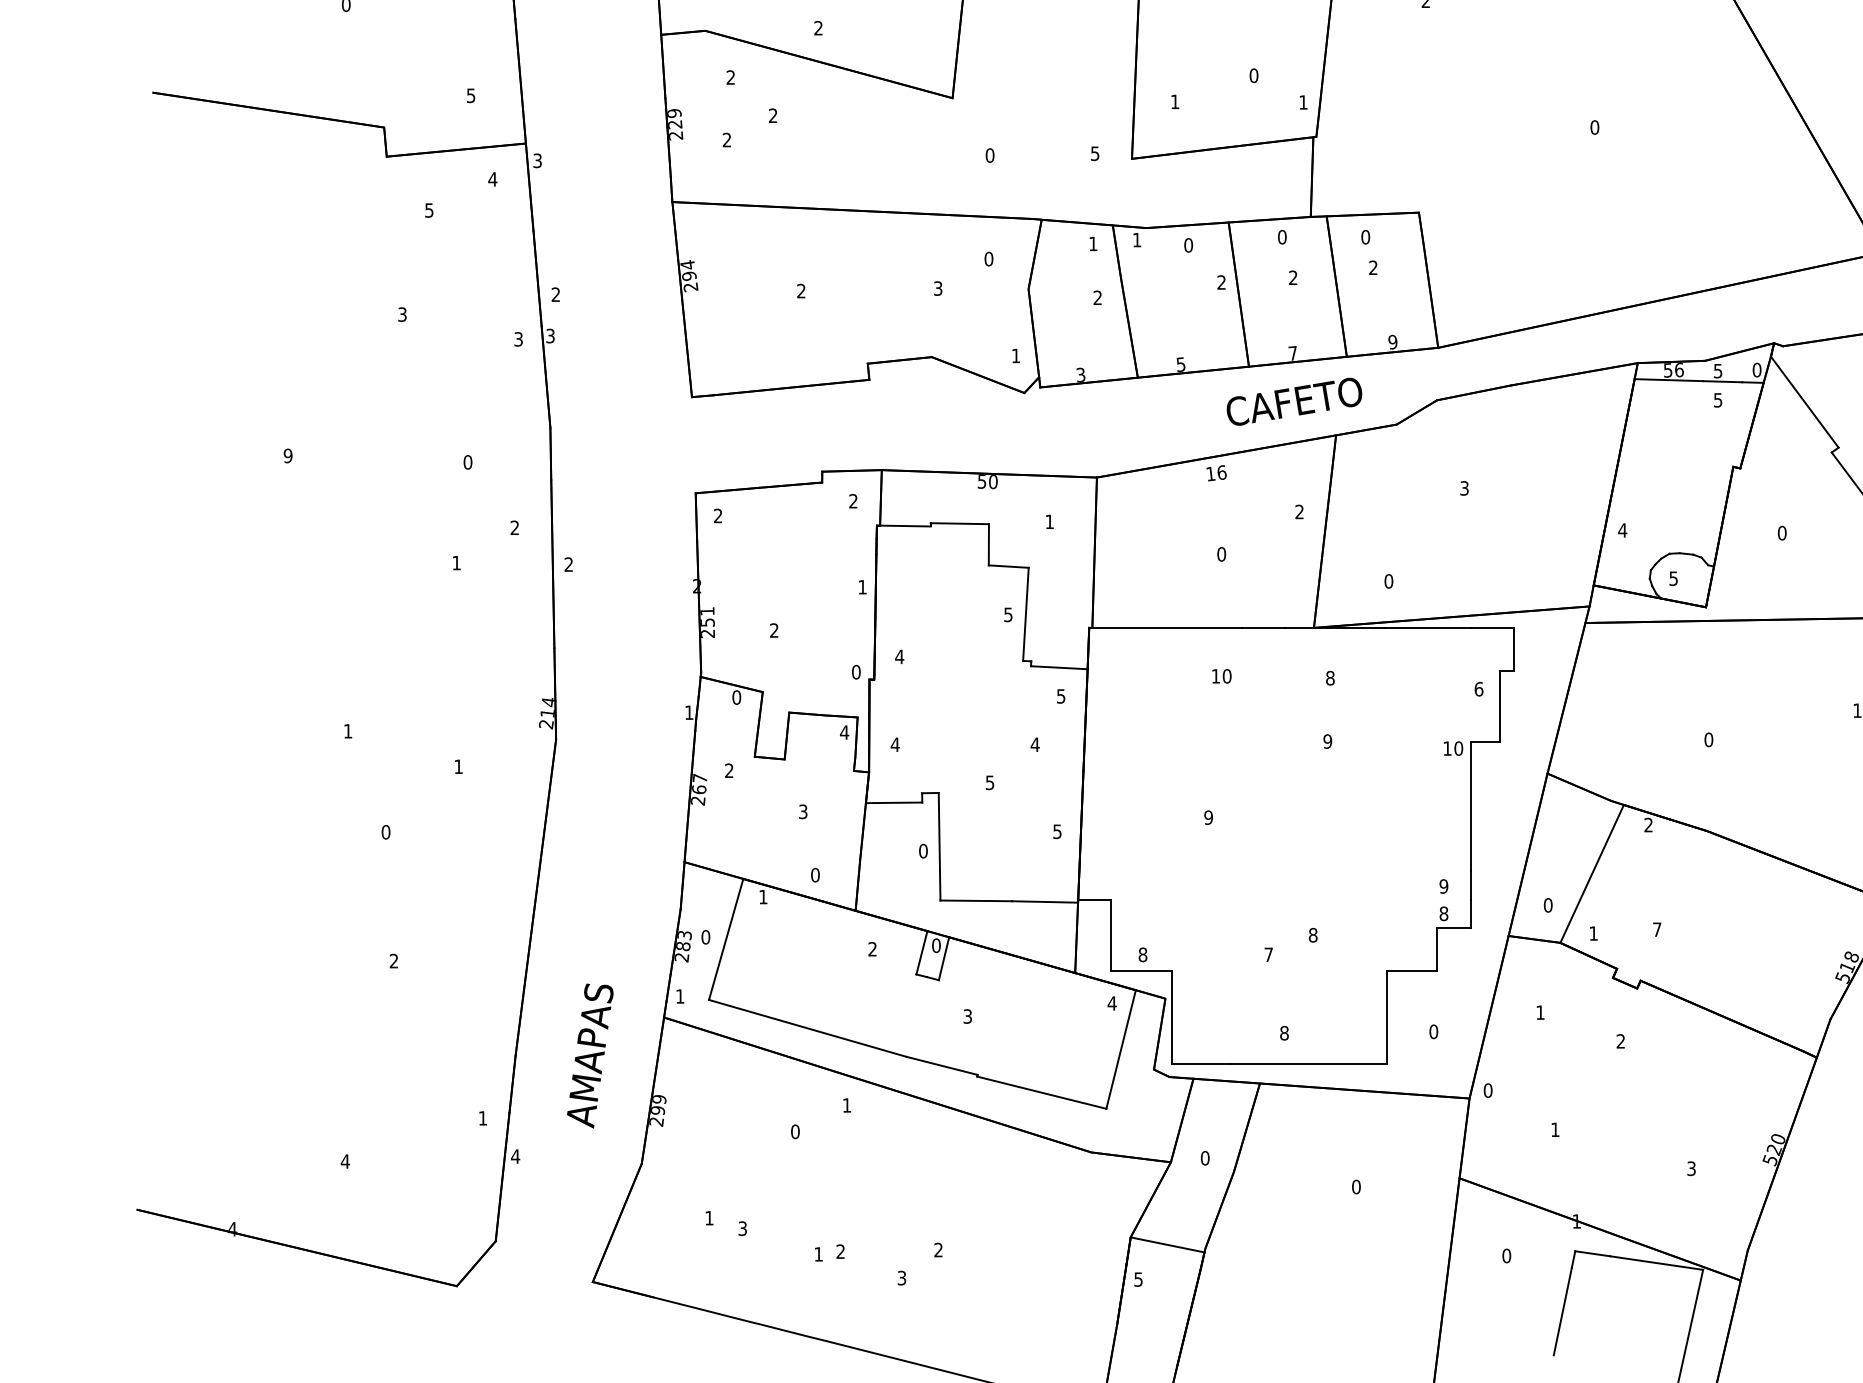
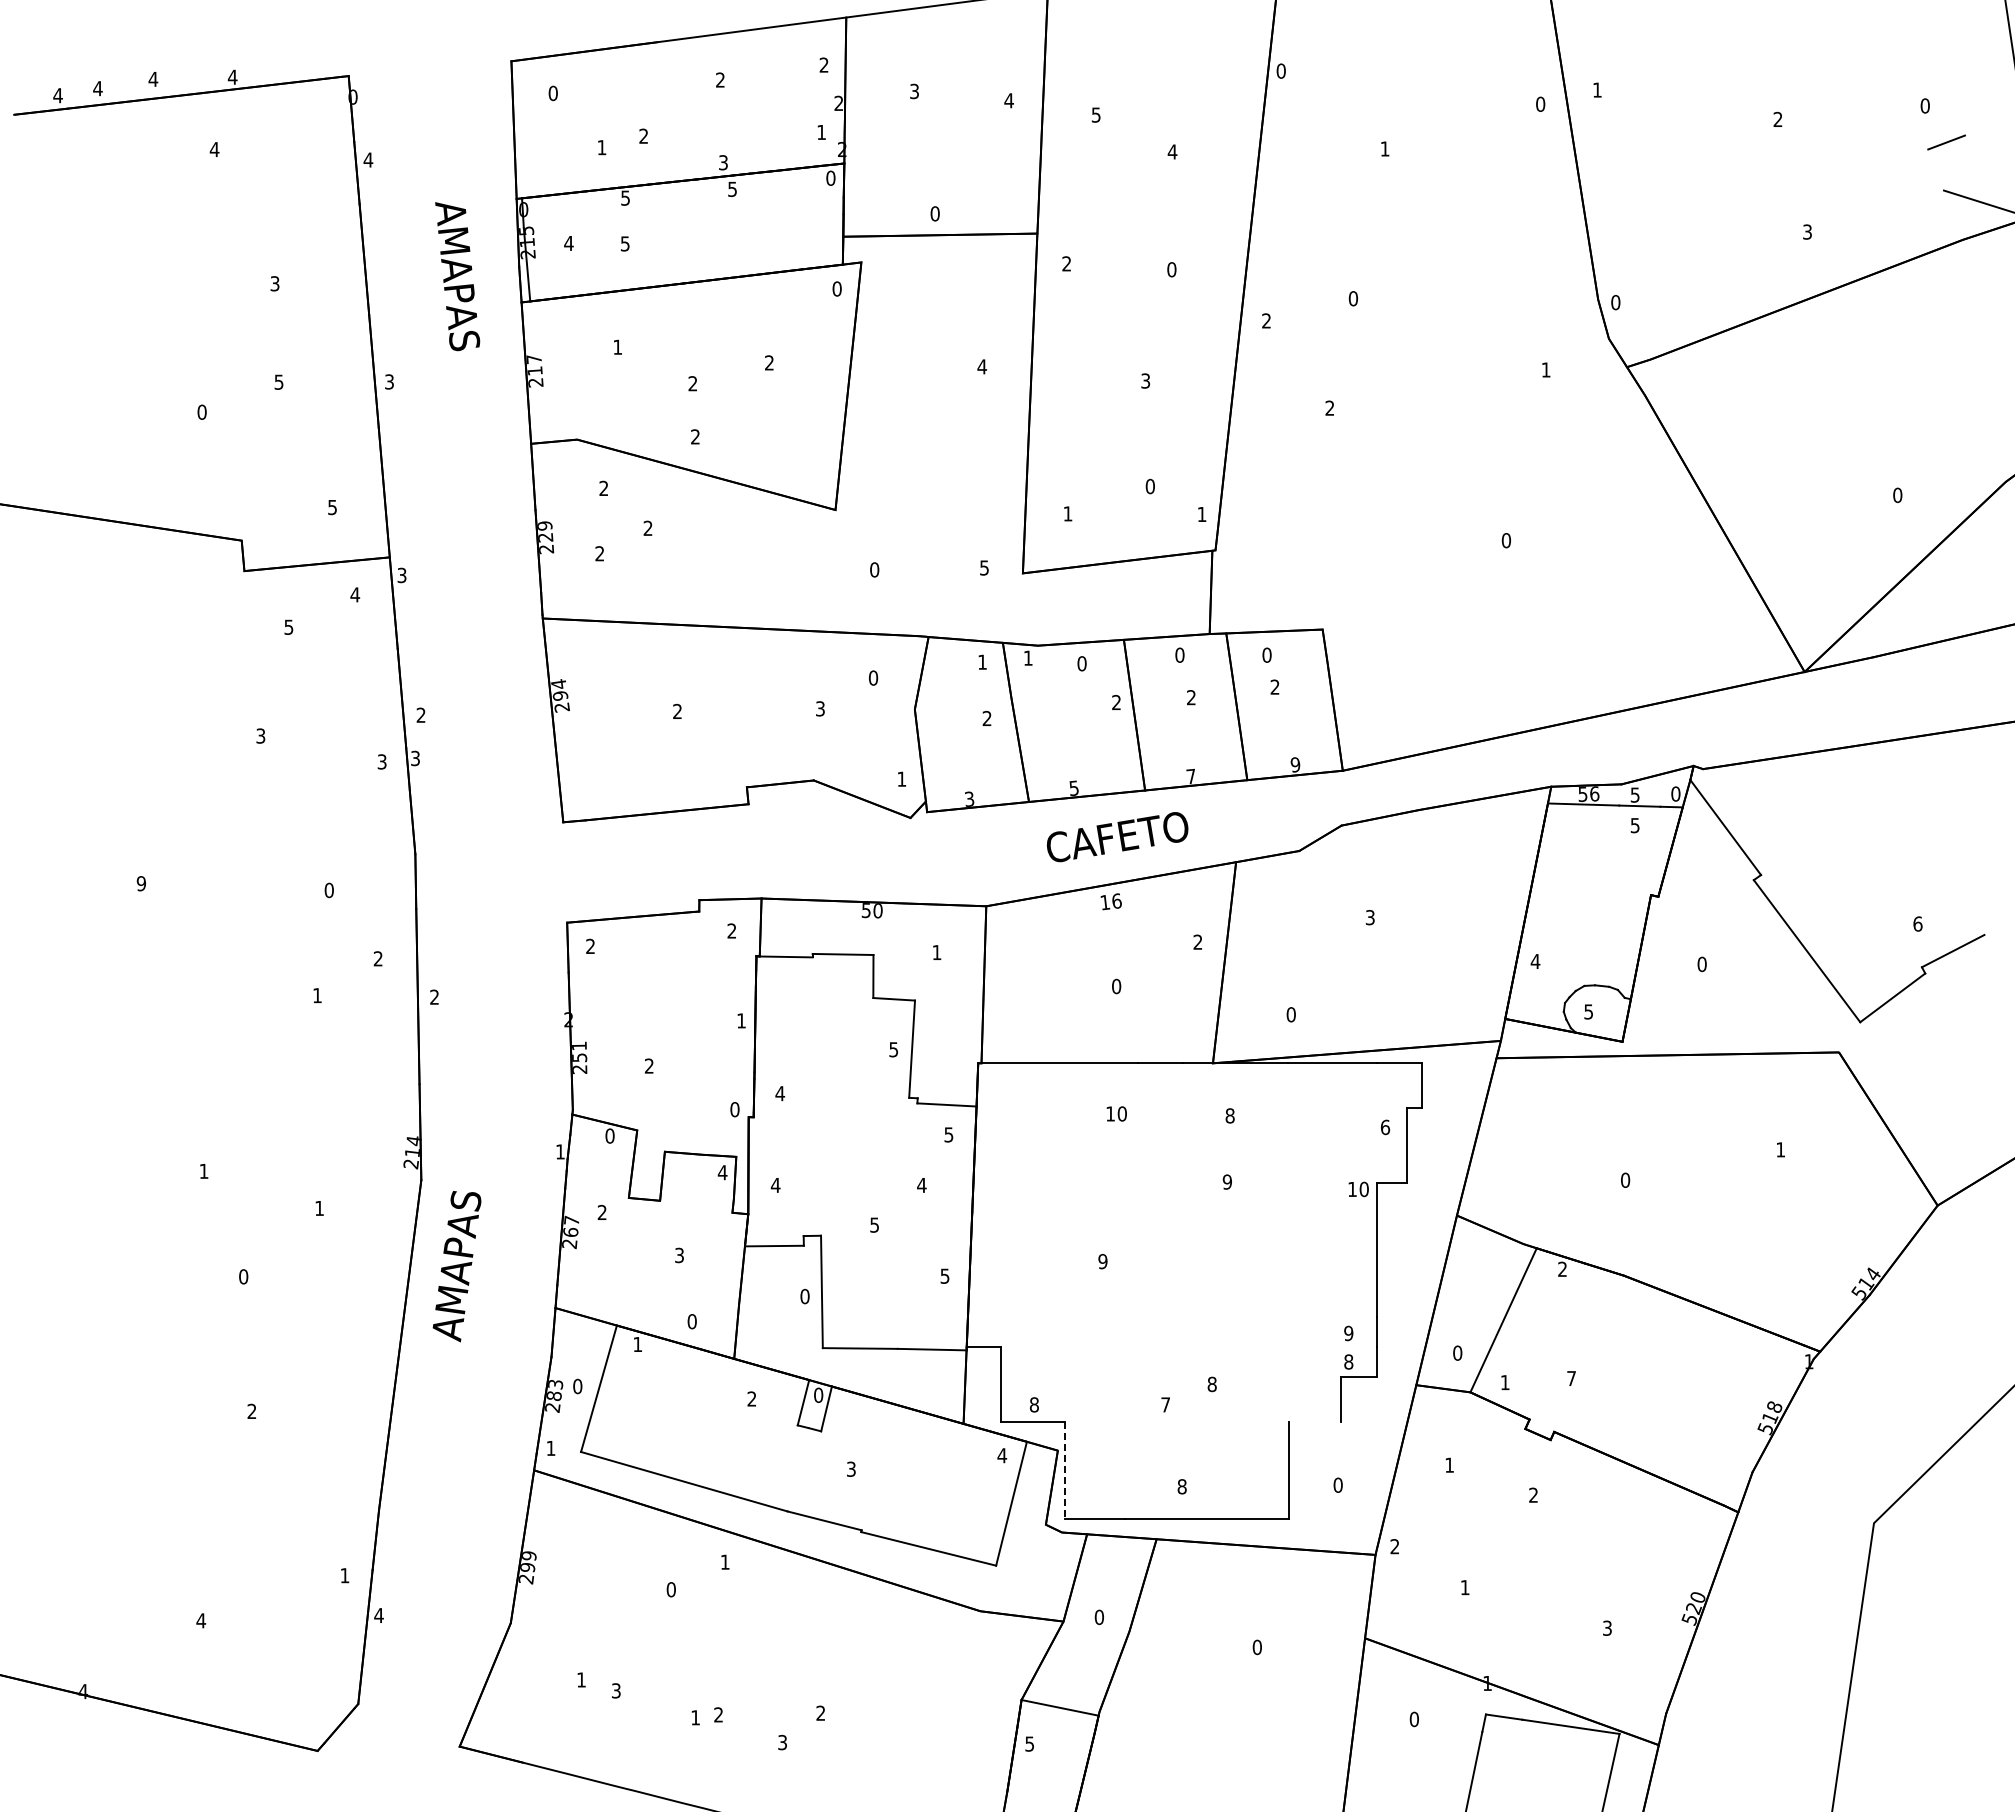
text: (1294, 402) -> (1117, 837), moved
line: (1412, 970) -> (1315, 1421), removed
line: (1172, 1017) -> (1065, 1470), solid -> dashed
text: (589, 1055) -> (456, 1266), moved
text: (1487, 1090) -> (1394, 1546), 0 -> 2

